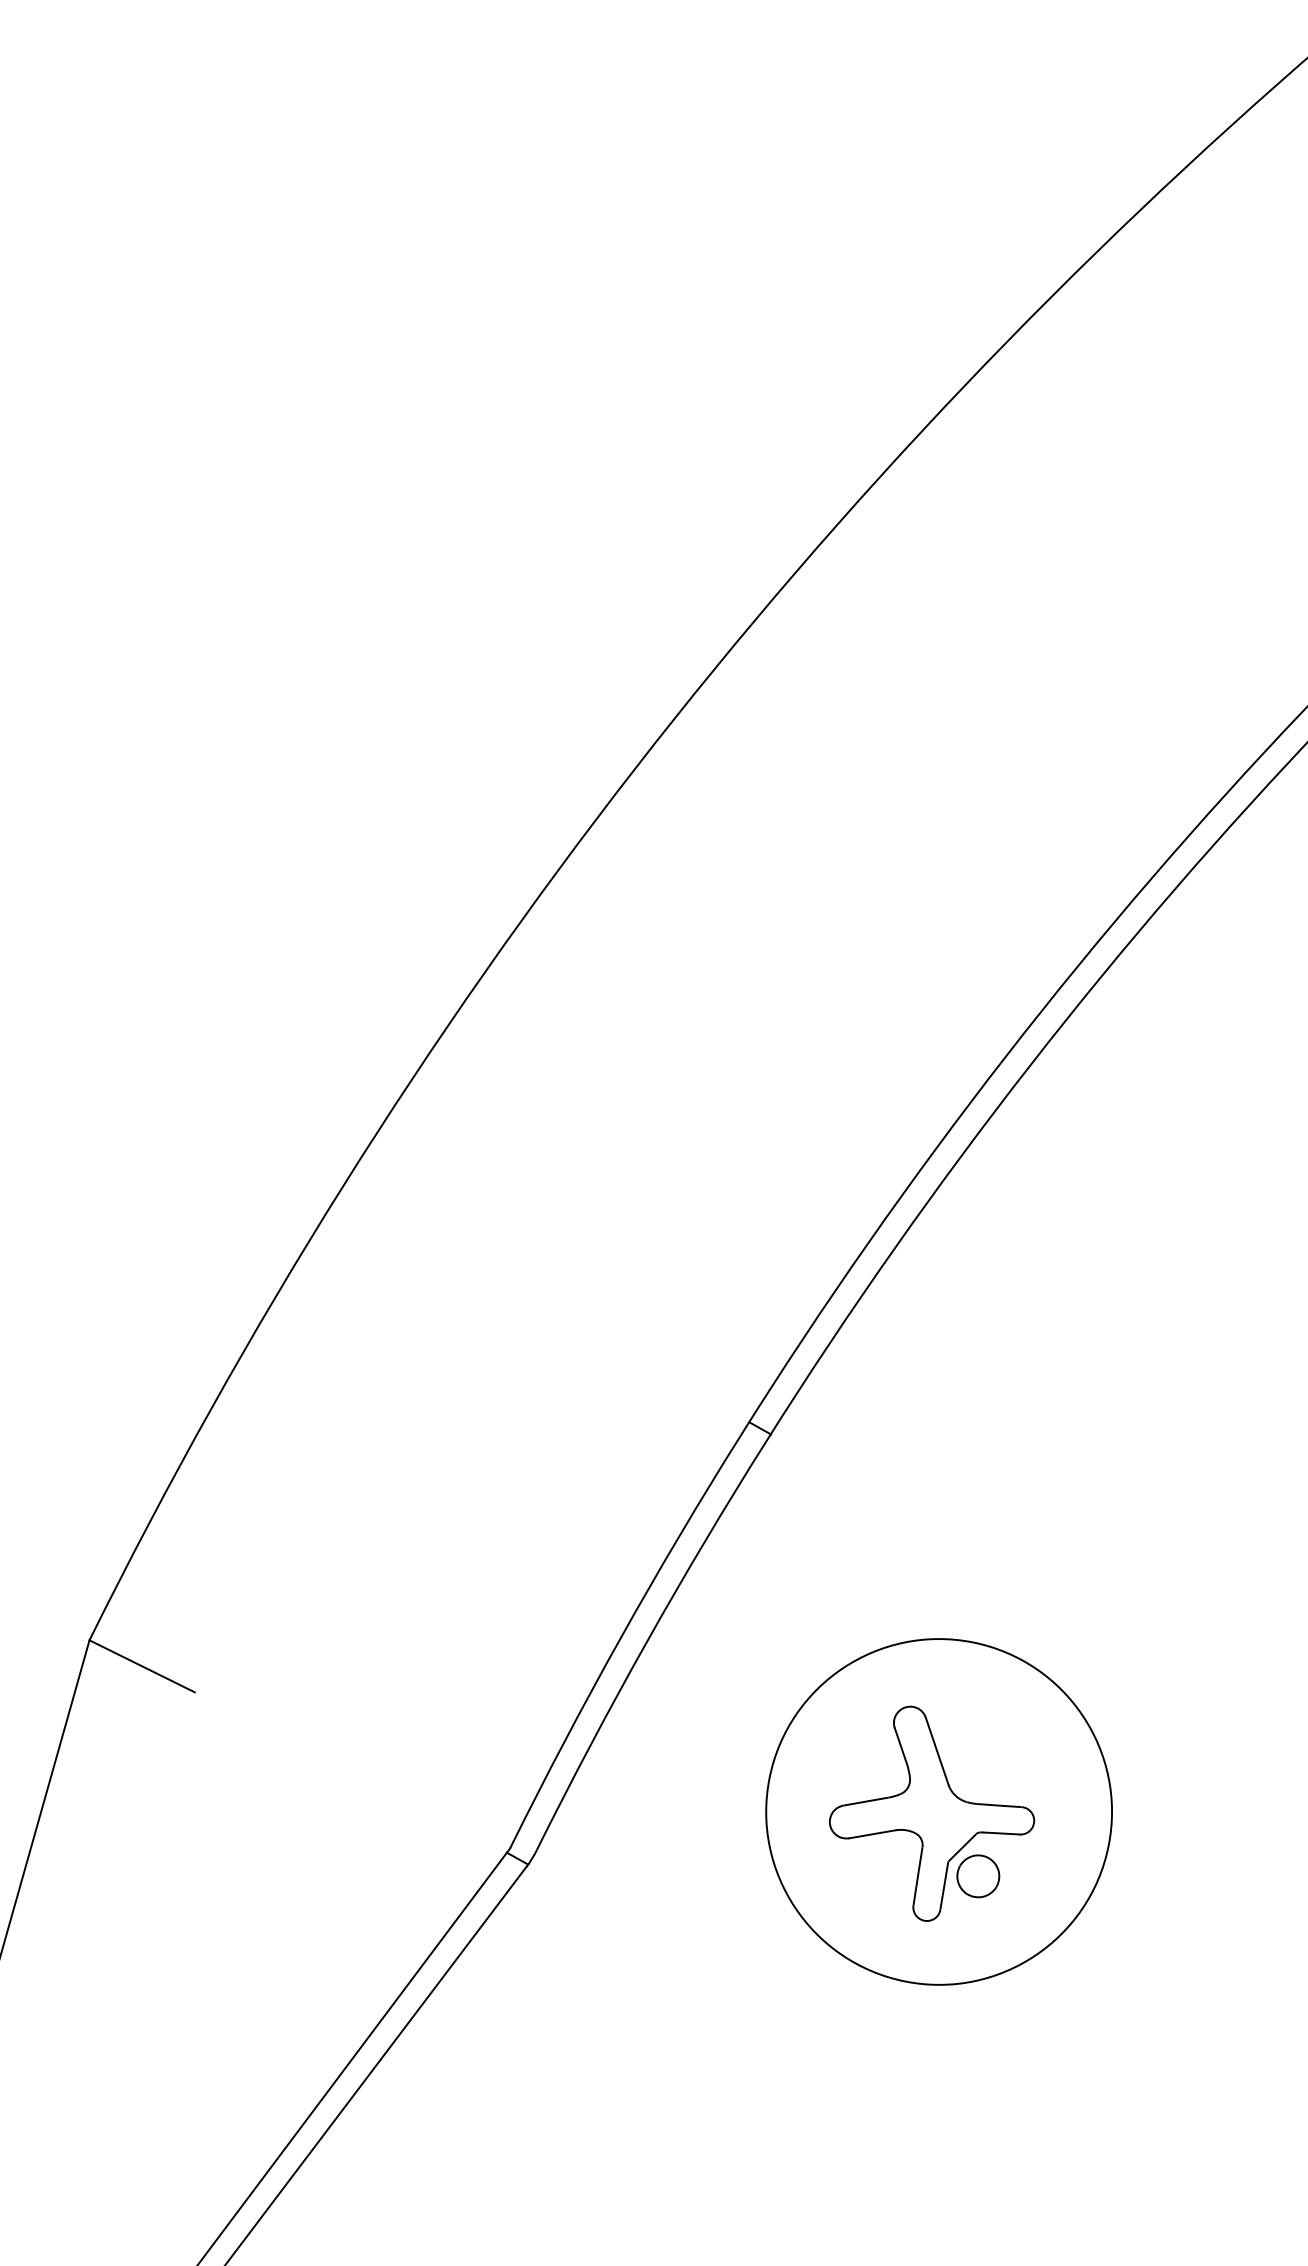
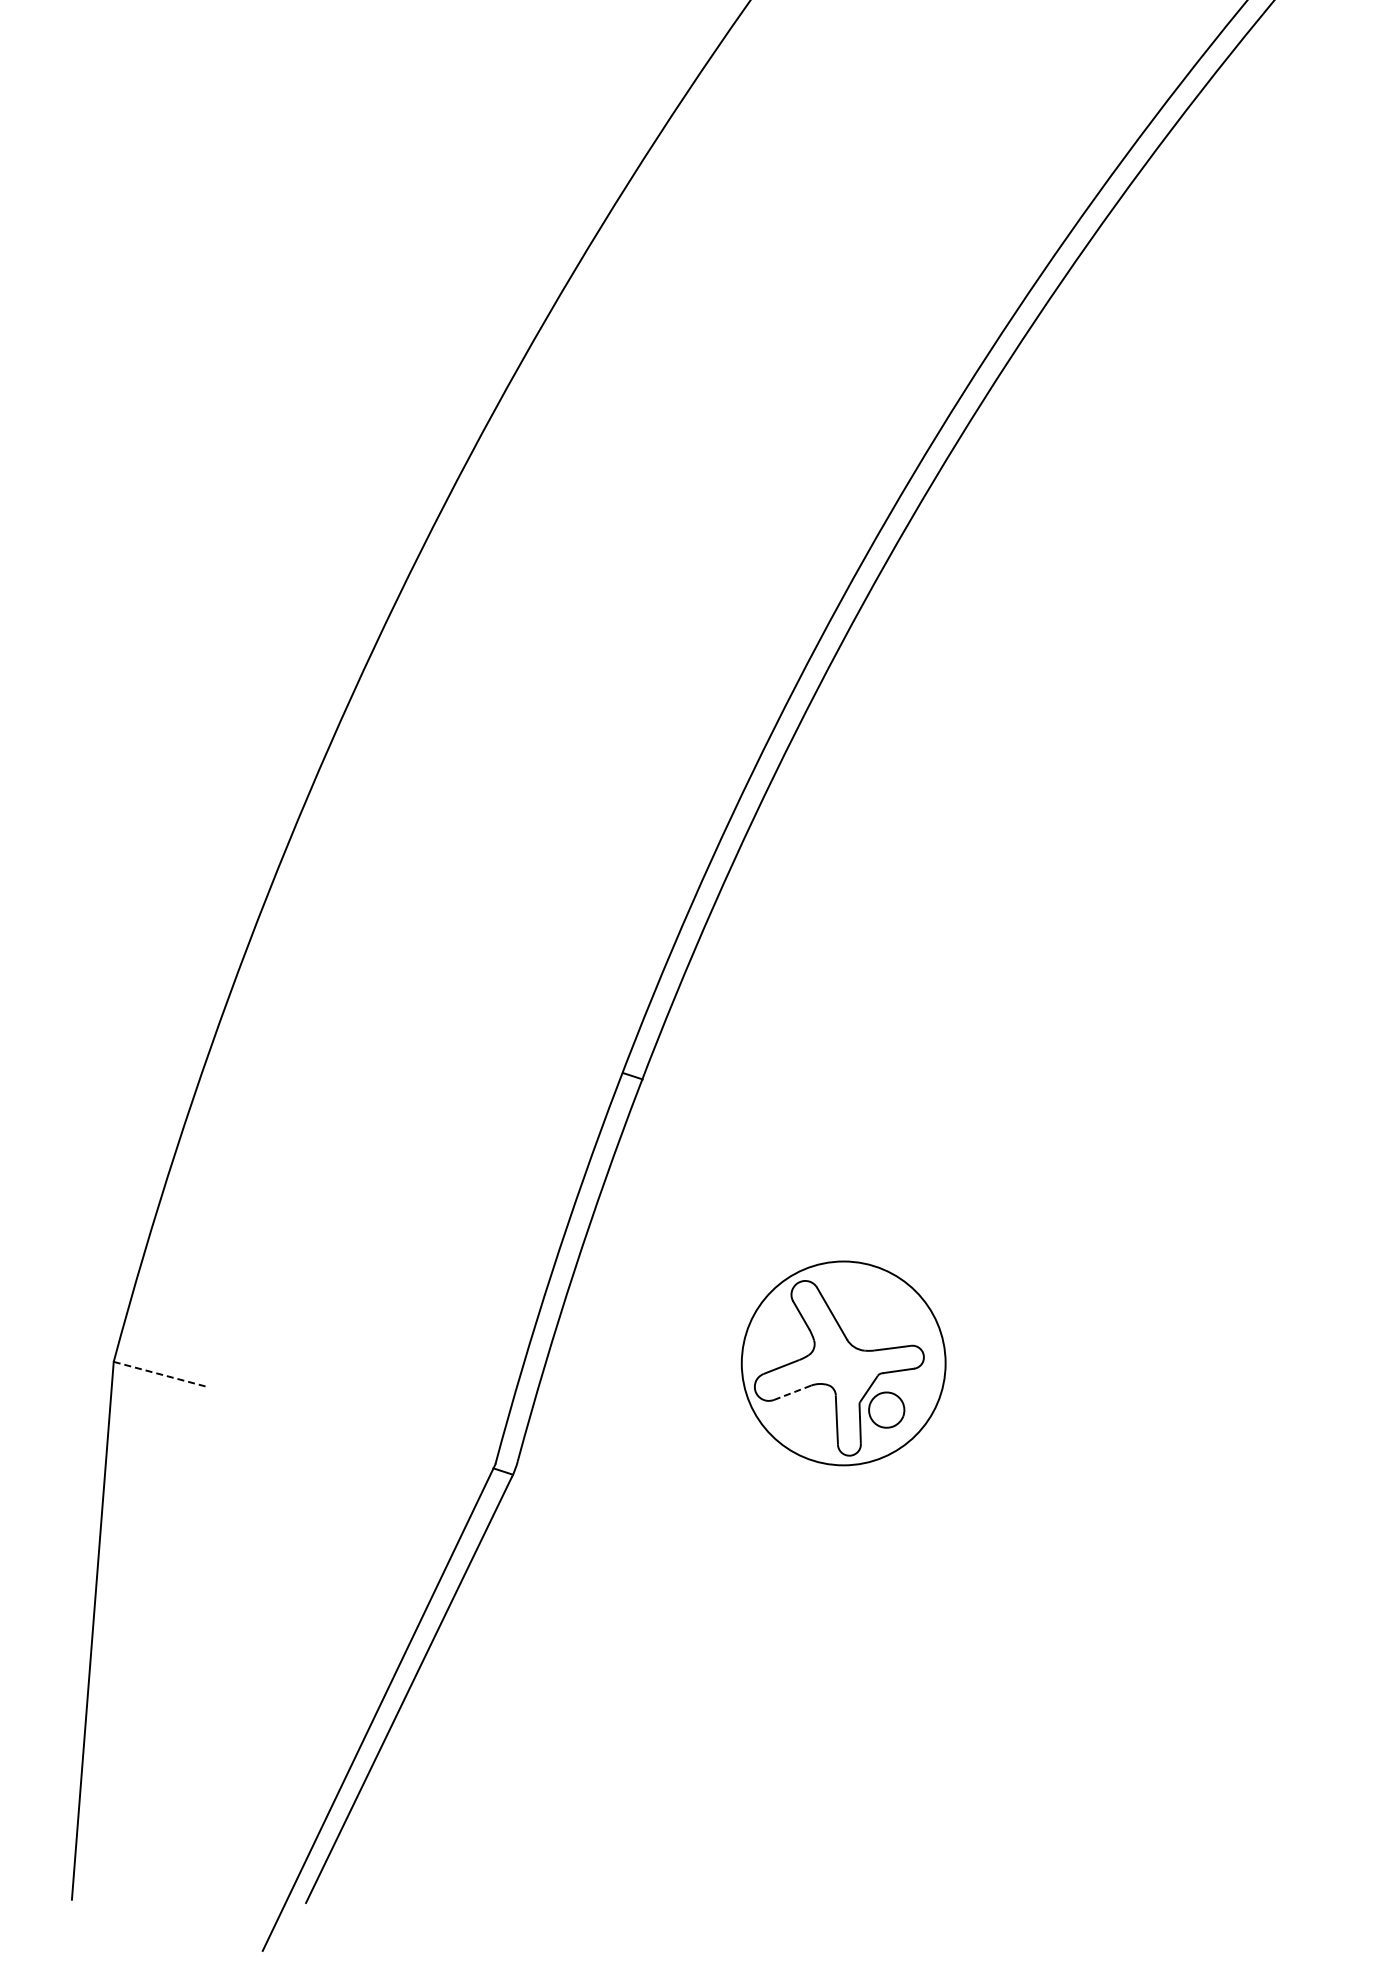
line: (143, 1666) -> (162, 1374), solid -> dashed
circle: (938, 1811) -> (843, 1363), size x0.7
line: (873, 1834) -> (793, 1392), solid -> dashed

